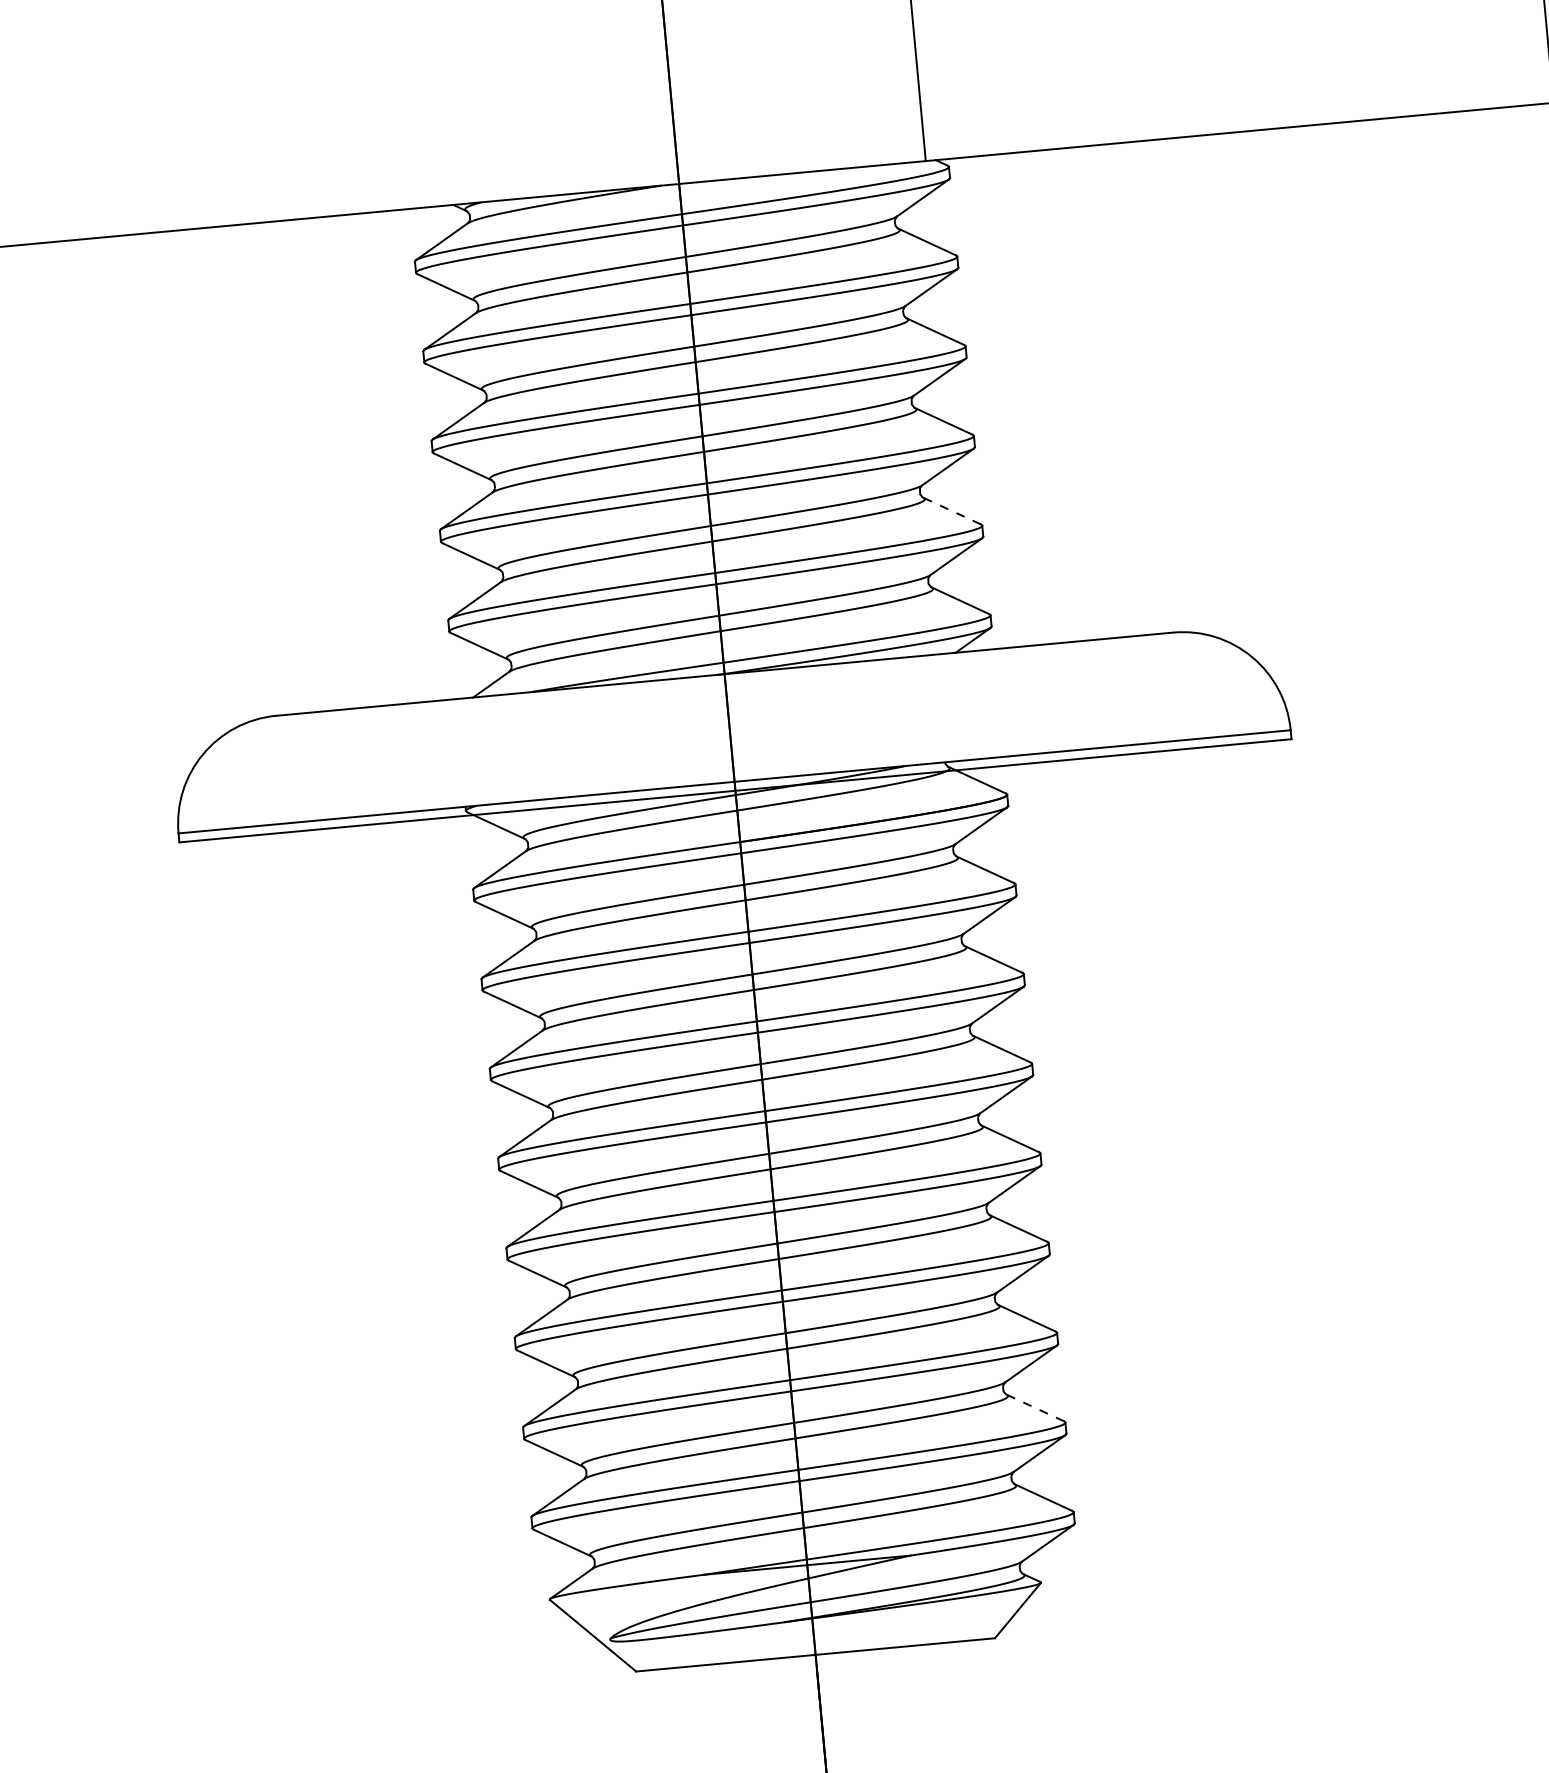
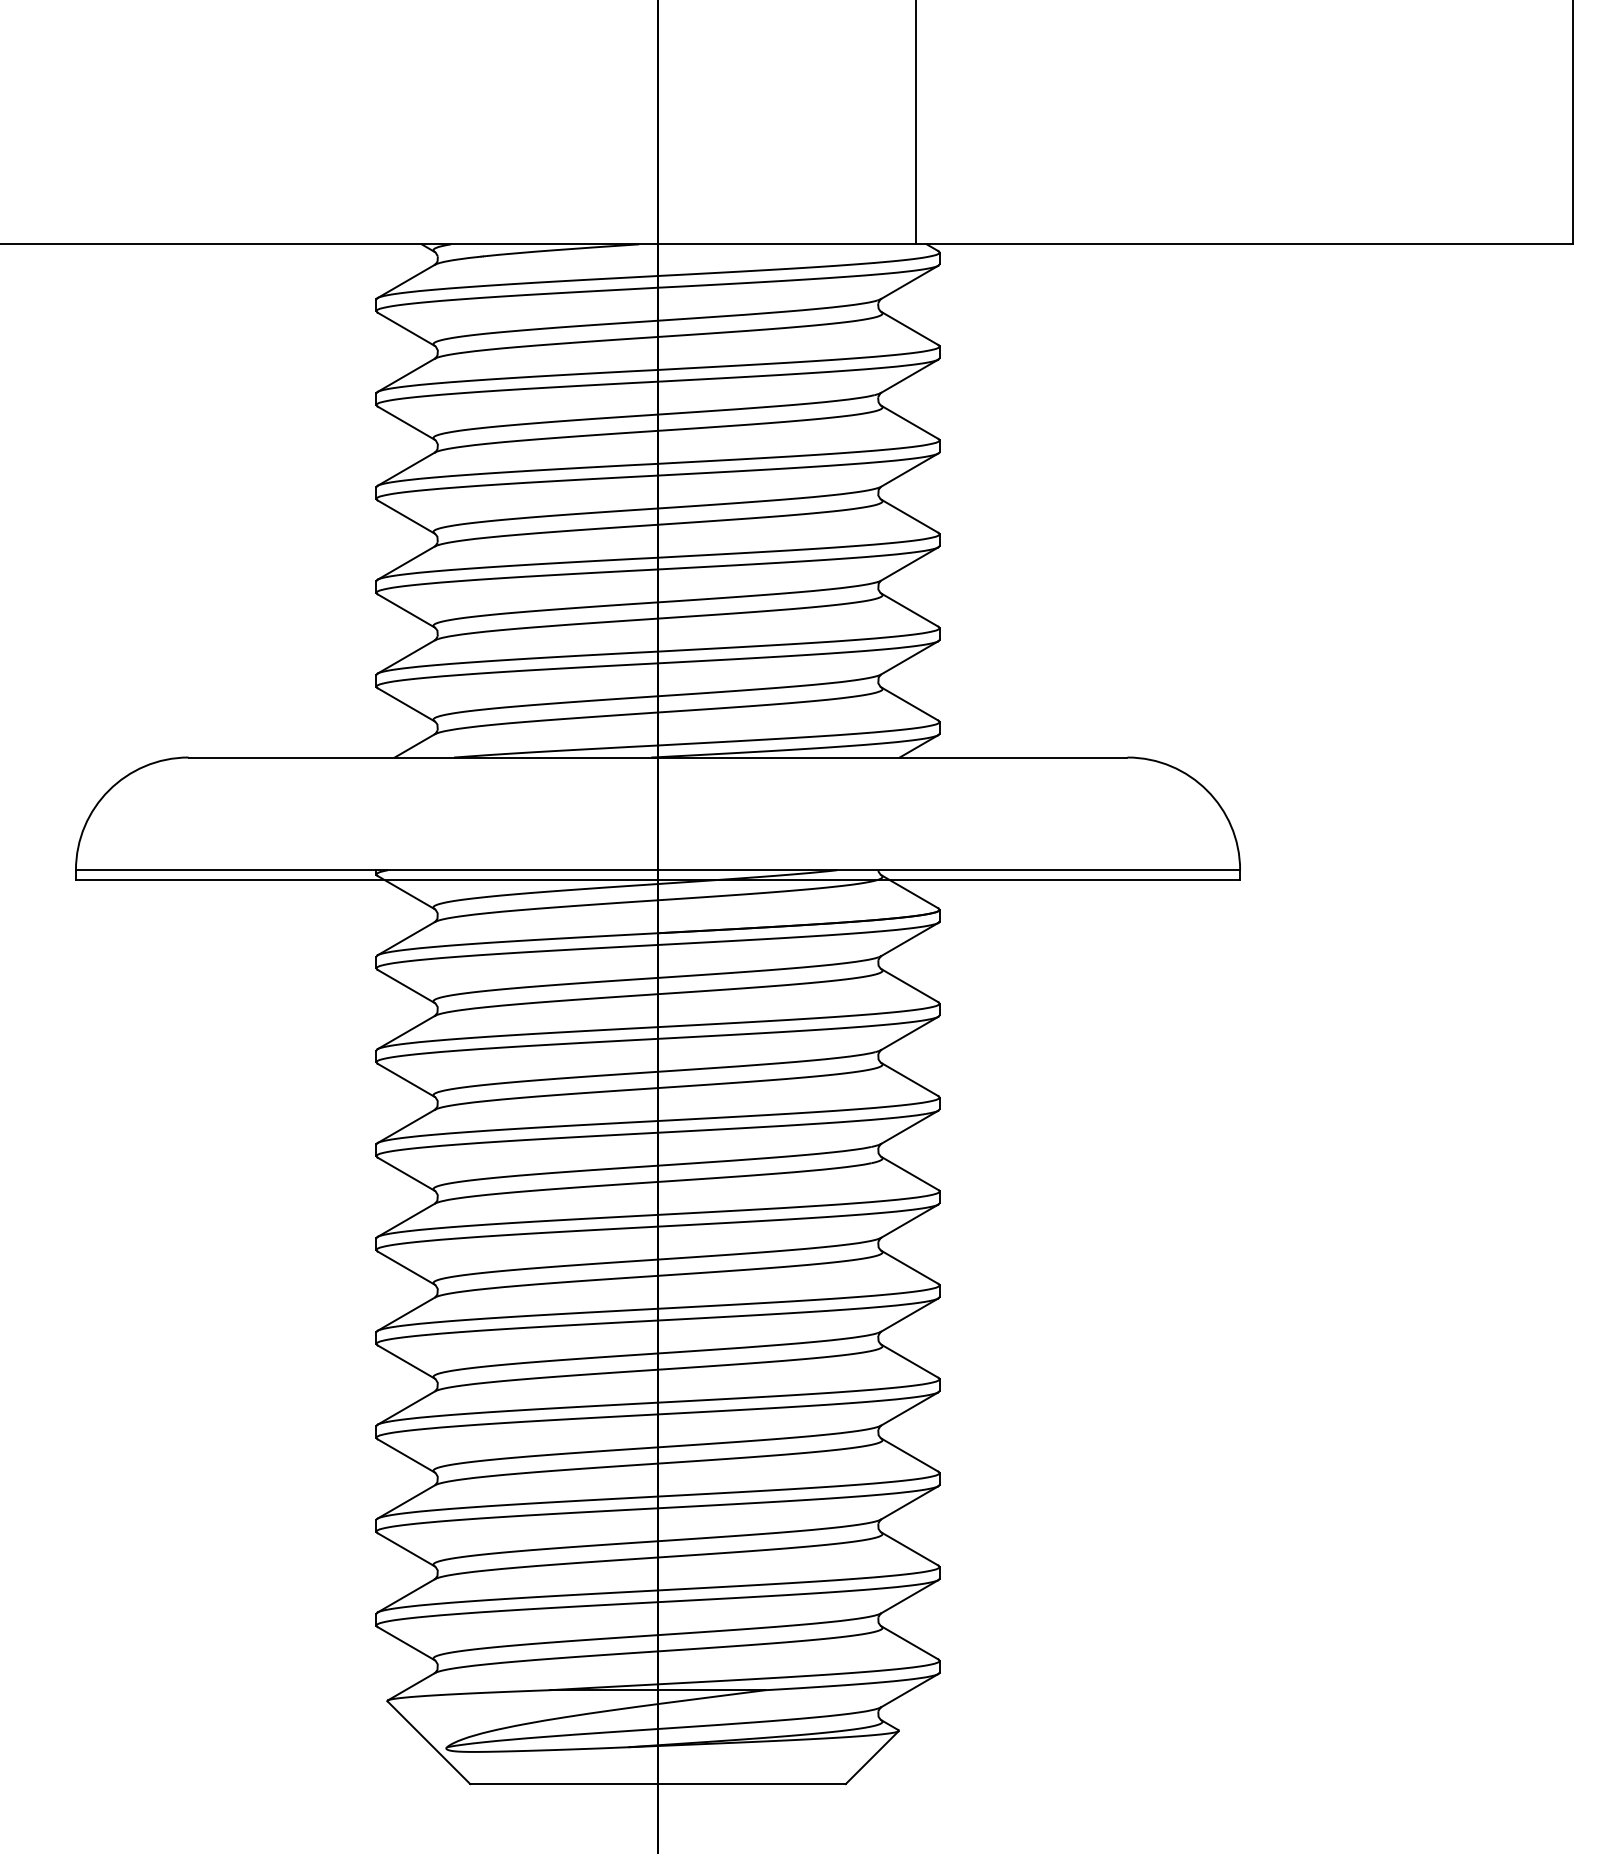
line: (951, 510) -> (909, 609), dashed -> solid
line: (1034, 1407) -> (909, 1548), dashed -> solid

